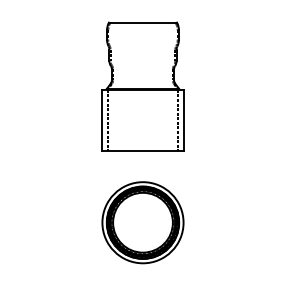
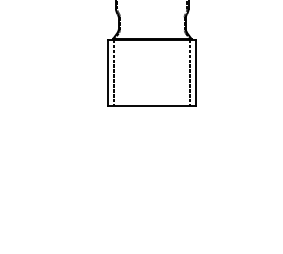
part: (142, 222) -> (151, 183), removed

